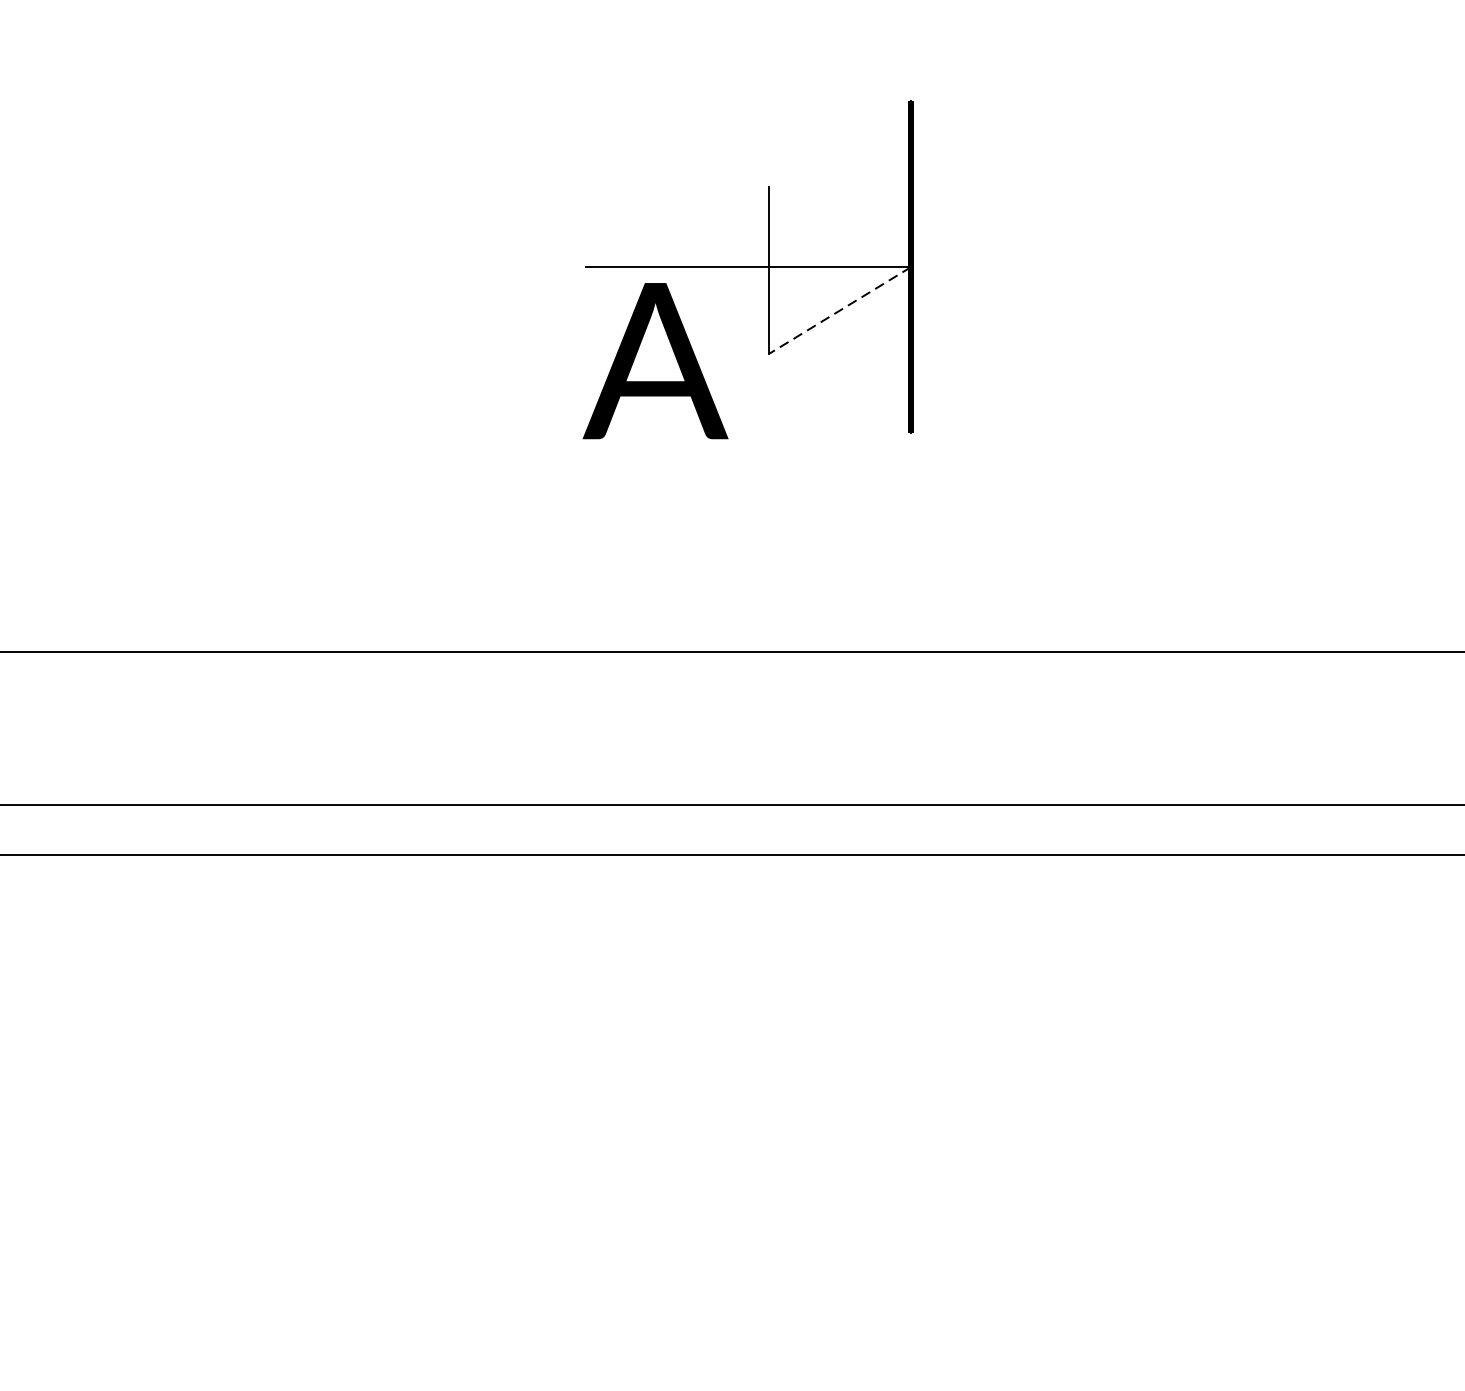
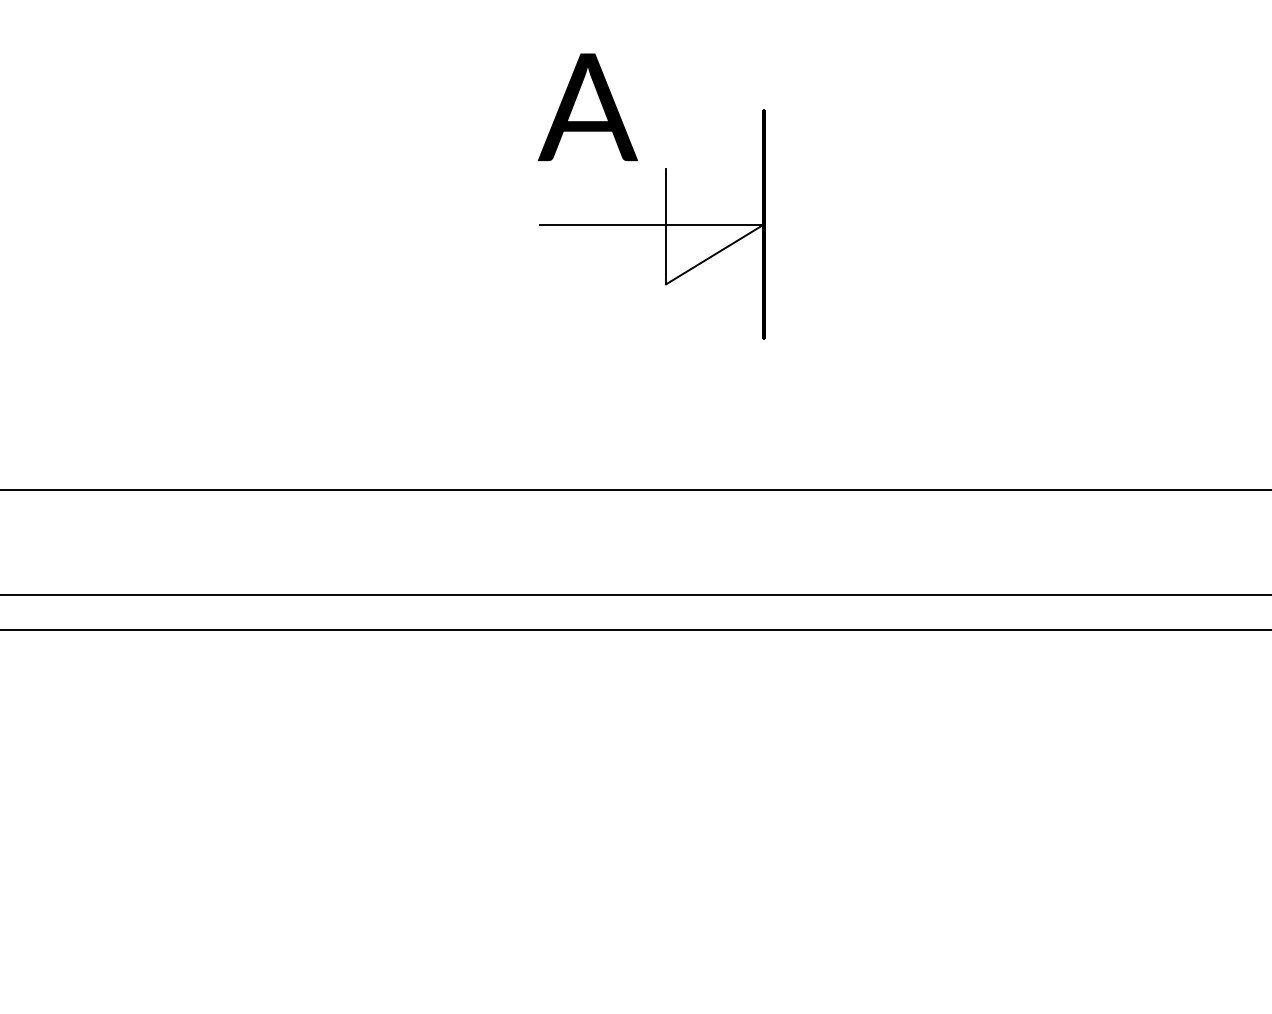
line: (839, 310) -> (714, 254), dashed -> solid
text: (654, 361) -> (587, 107), moved

